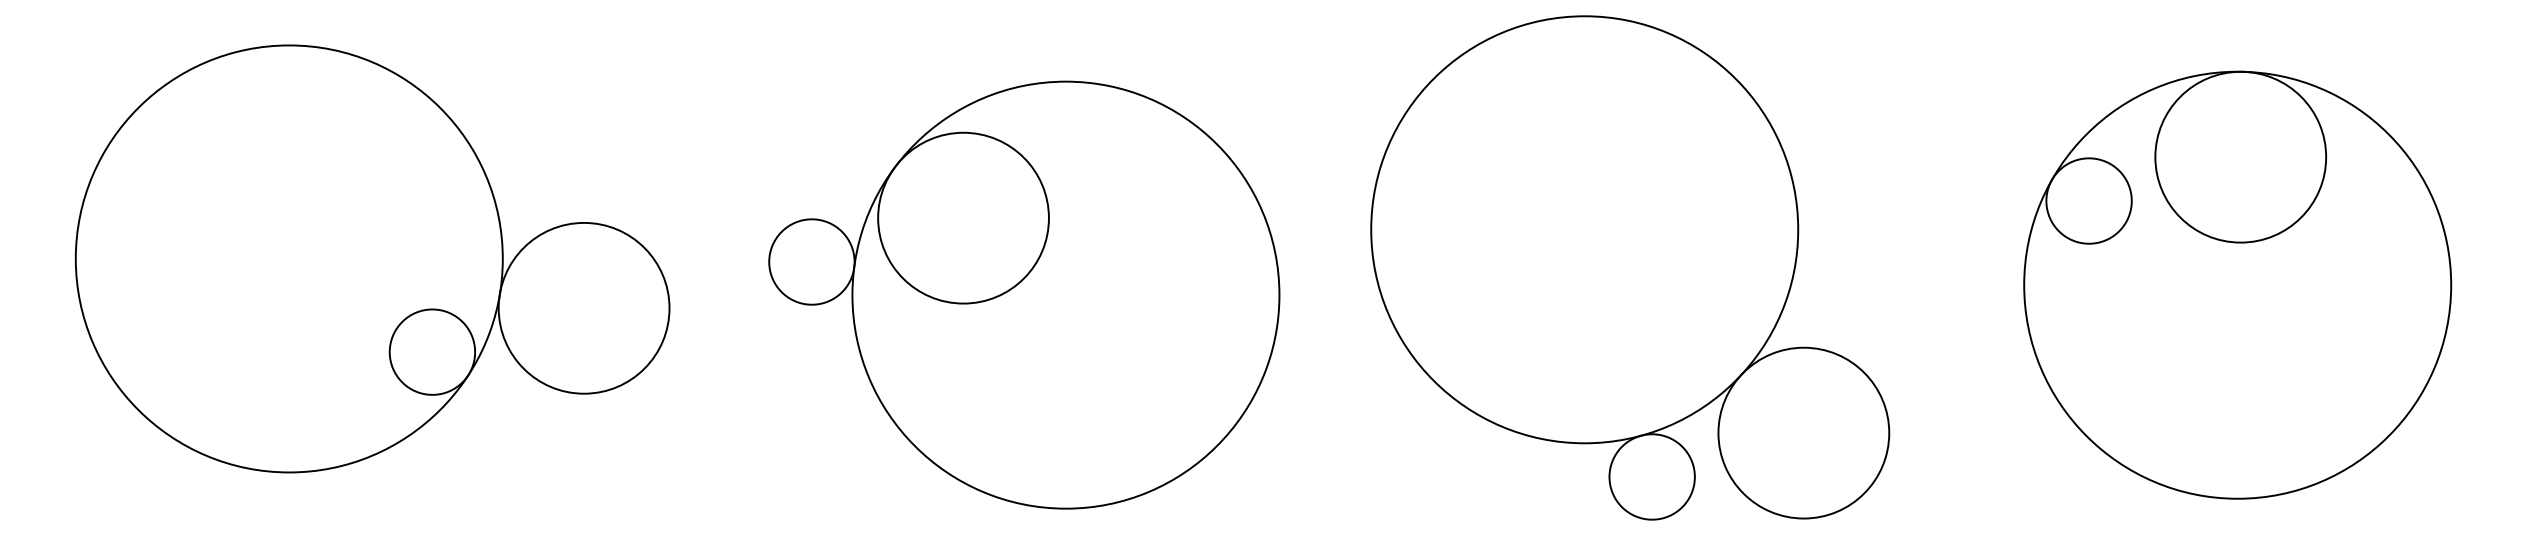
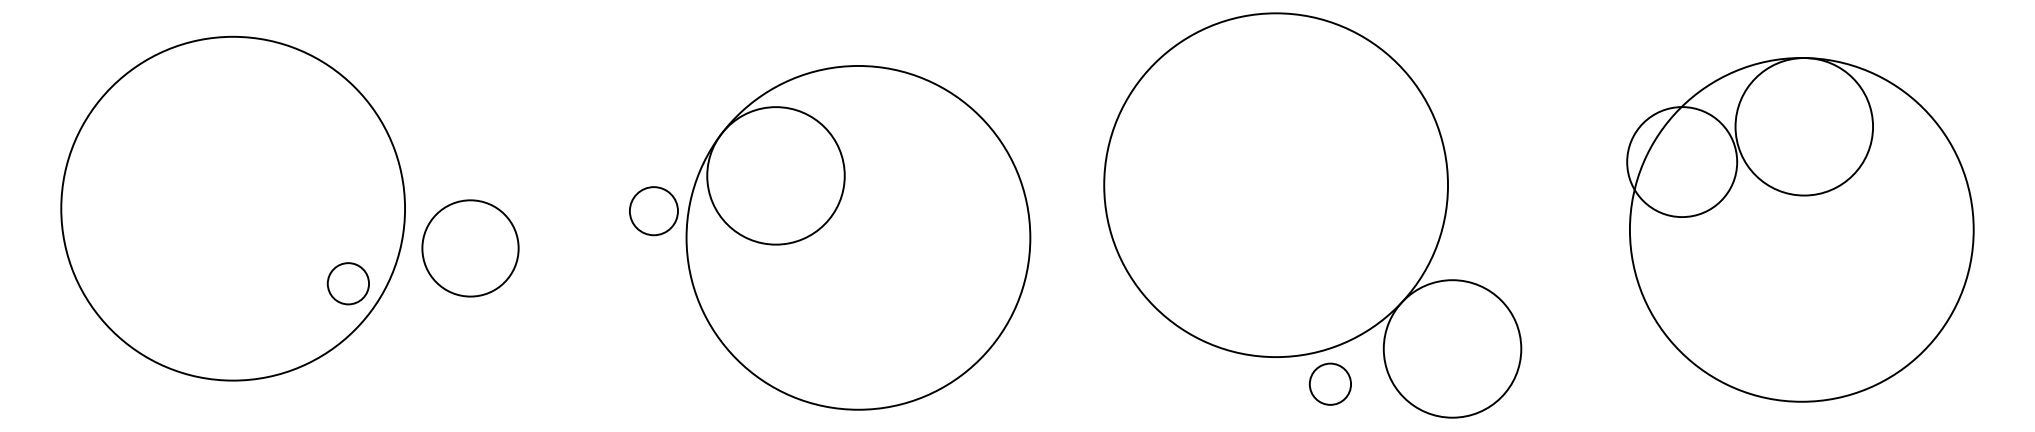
circle: (2088, 200) -> (1681, 161), size x1.6
circle: (811, 261) -> (653, 210), size x0.7
circle: (583, 307) -> (470, 247), size x0.7
circle: (432, 351) -> (348, 283), size x0.6
circle: (1651, 476) -> (1329, 383), size x0.6

